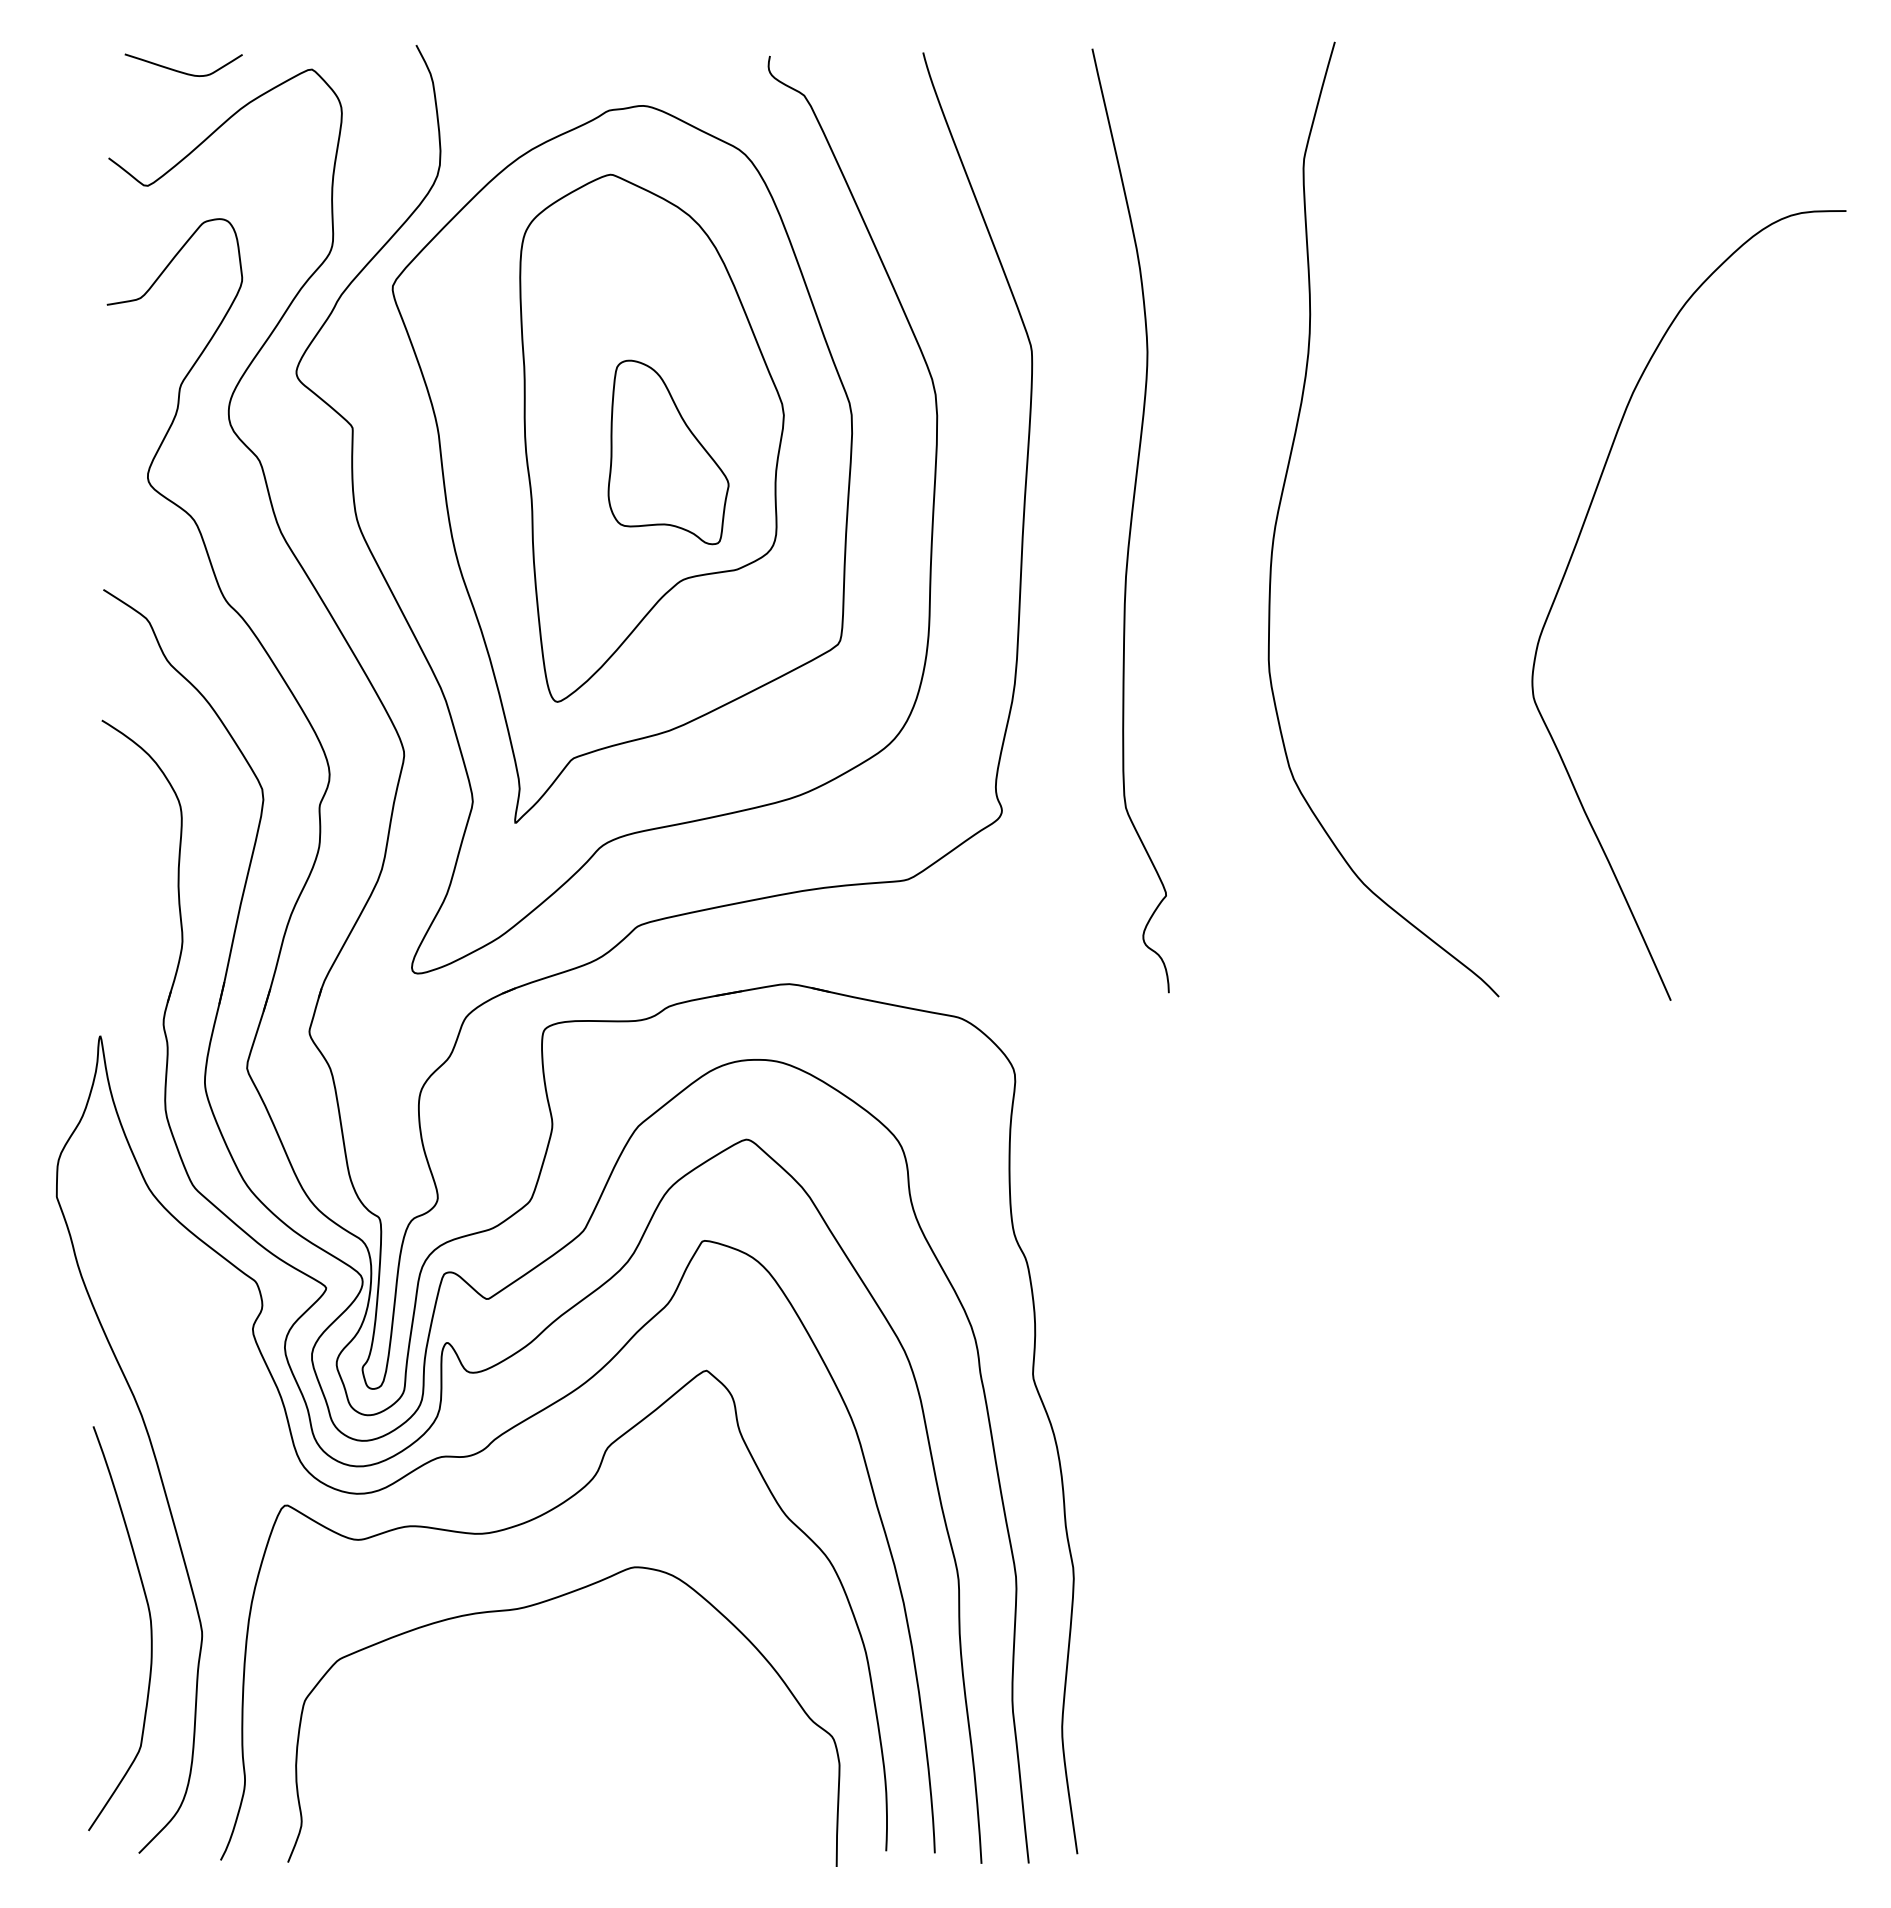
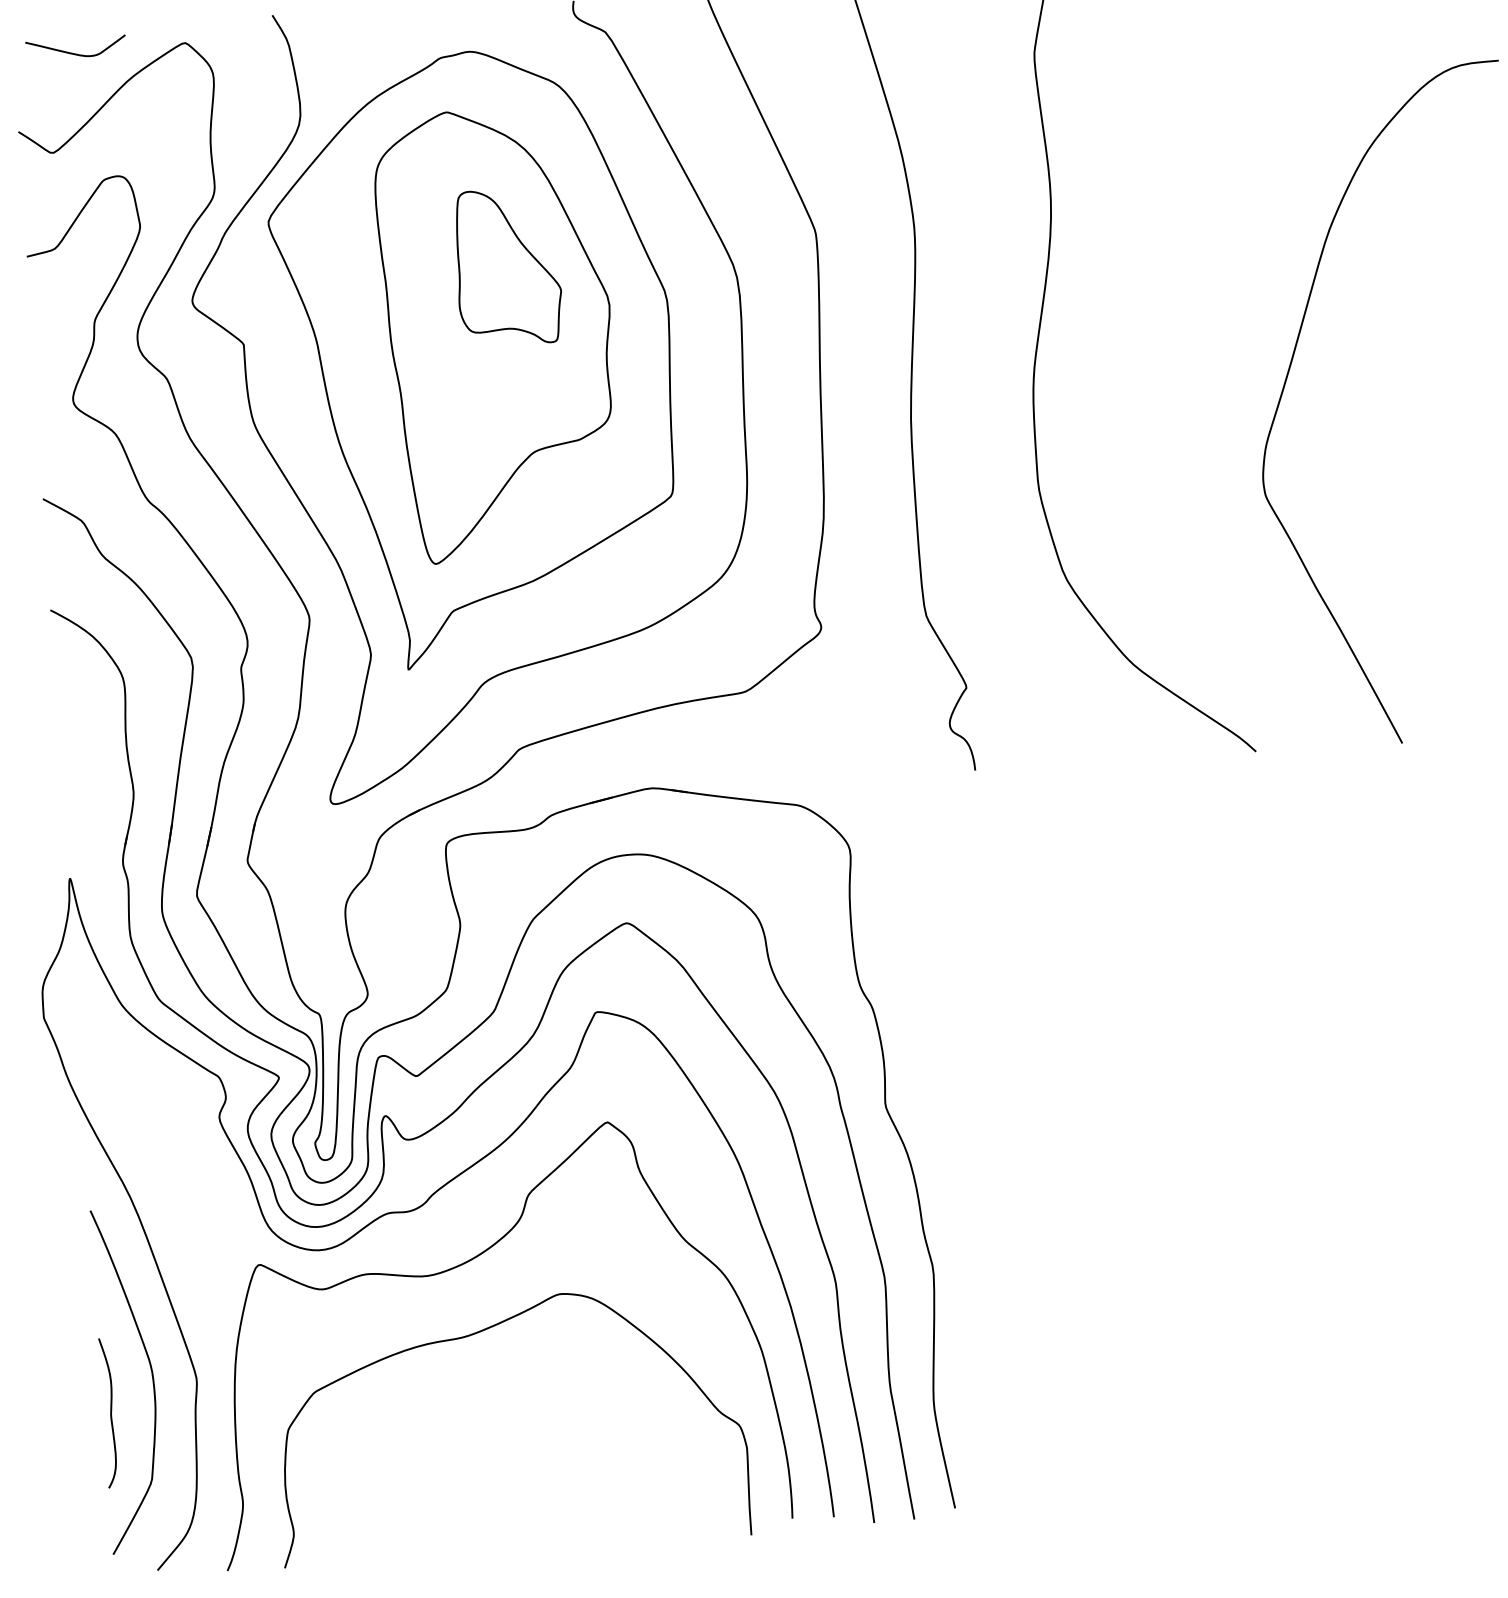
part: (668, 452) -> (507, 267), moved
curve: (98, 1664) -> (110, 1412), added

